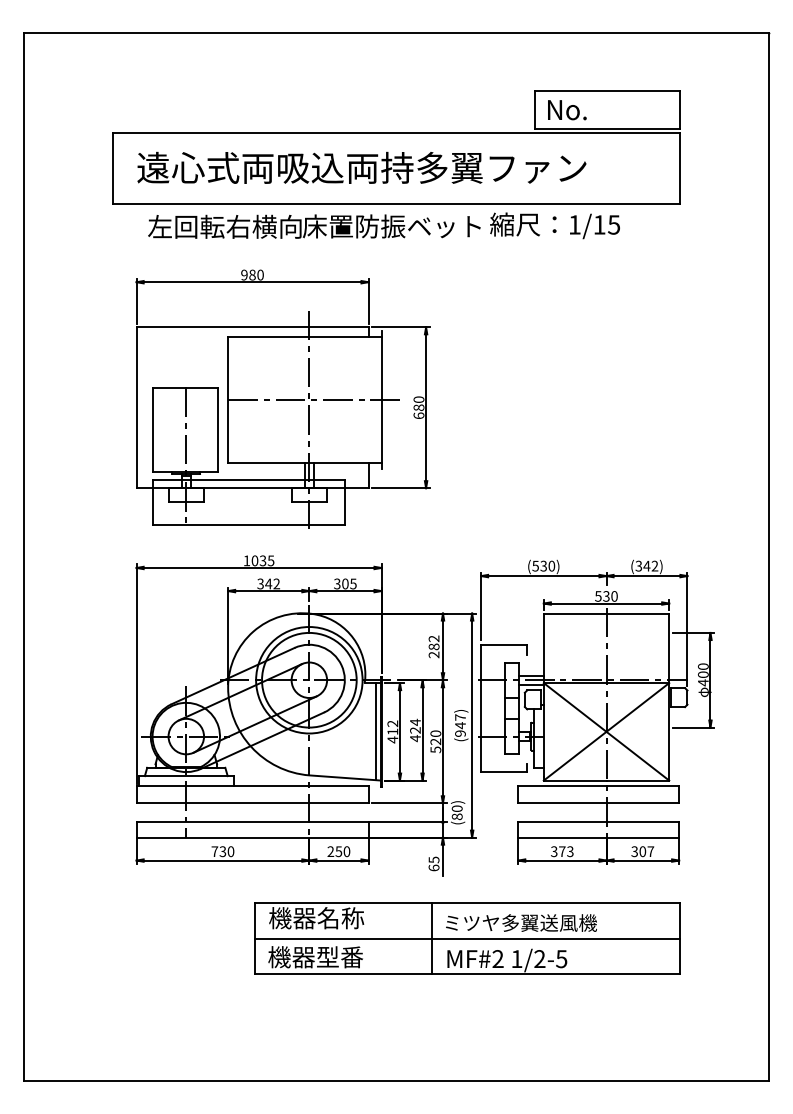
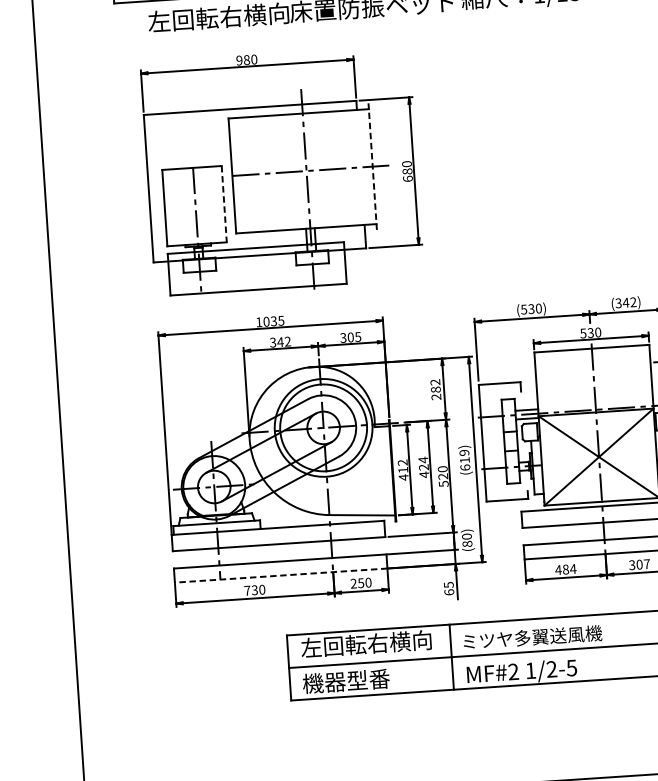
line: (381, 399) -> (372, 166), solid -> dashed
line: (217, 430) -> (224, 204), solid -> dashed
text: (460, 725) -> (464, 460), (947) -> (619)
line: (375, 731) -> (387, 470), removed
line: (252, 837) -> (281, 575), solid -> dashed
text: (561, 851) -> (565, 569), 373 -> 484
text: (340, 918) -> (366, 644), 機器名称 -> 左回転右横向

